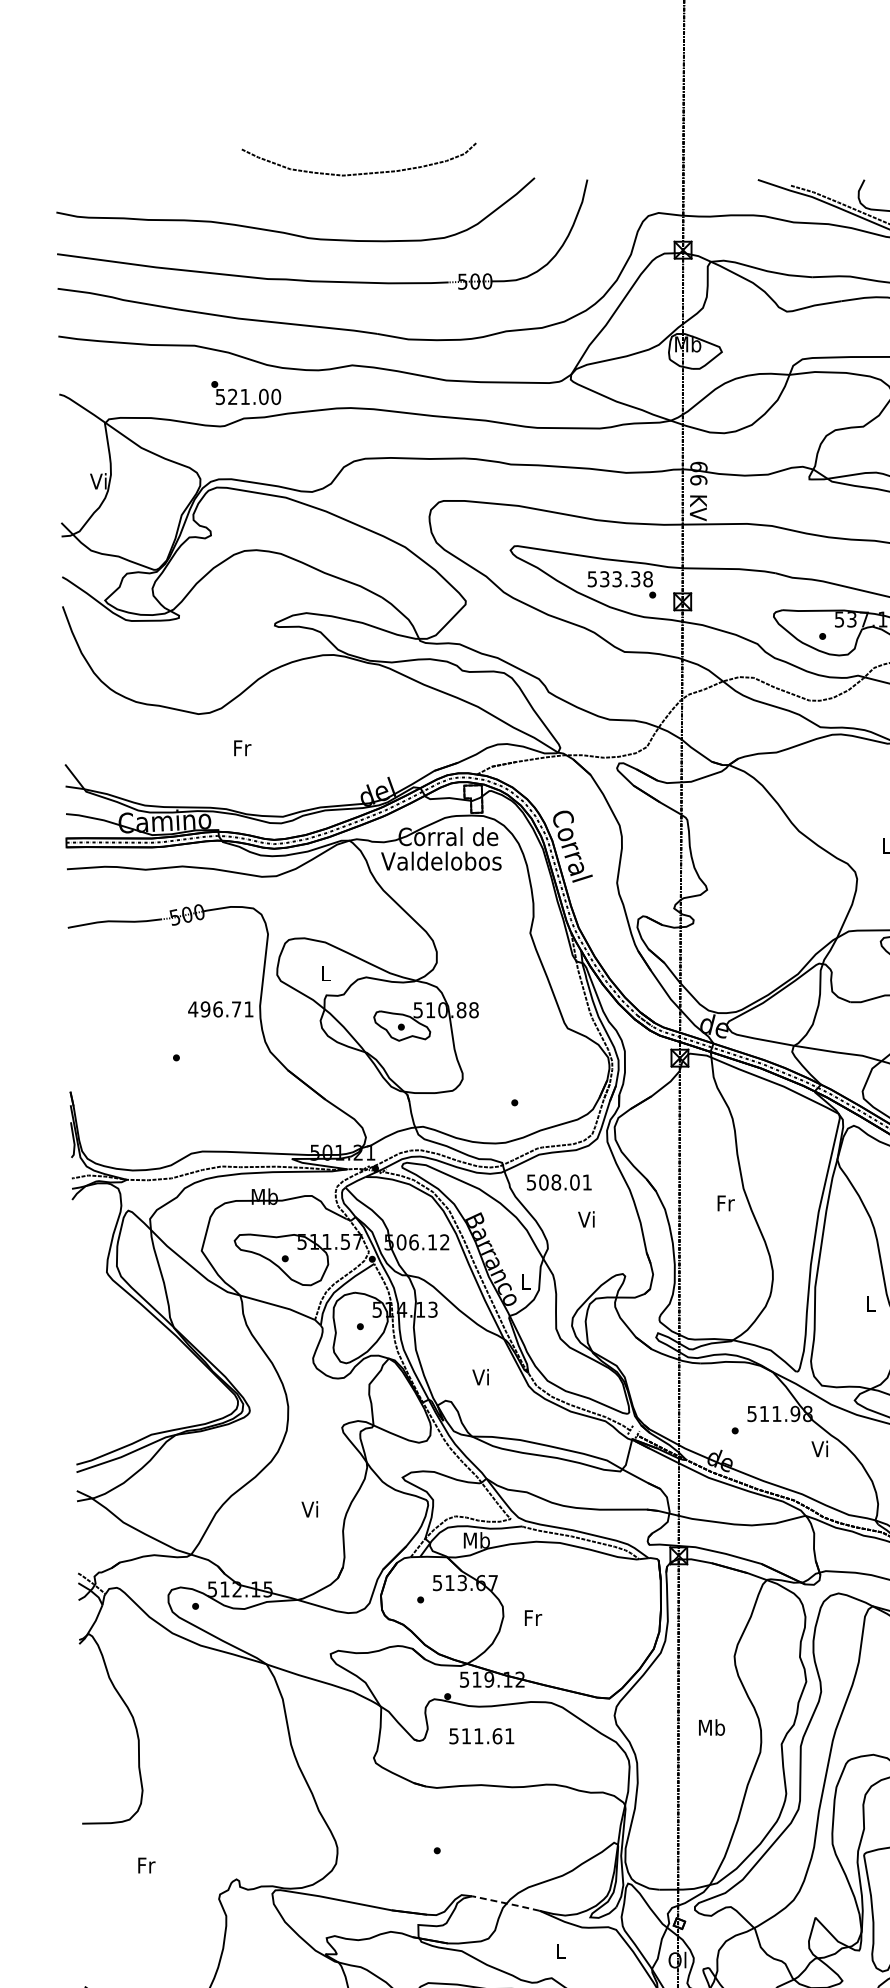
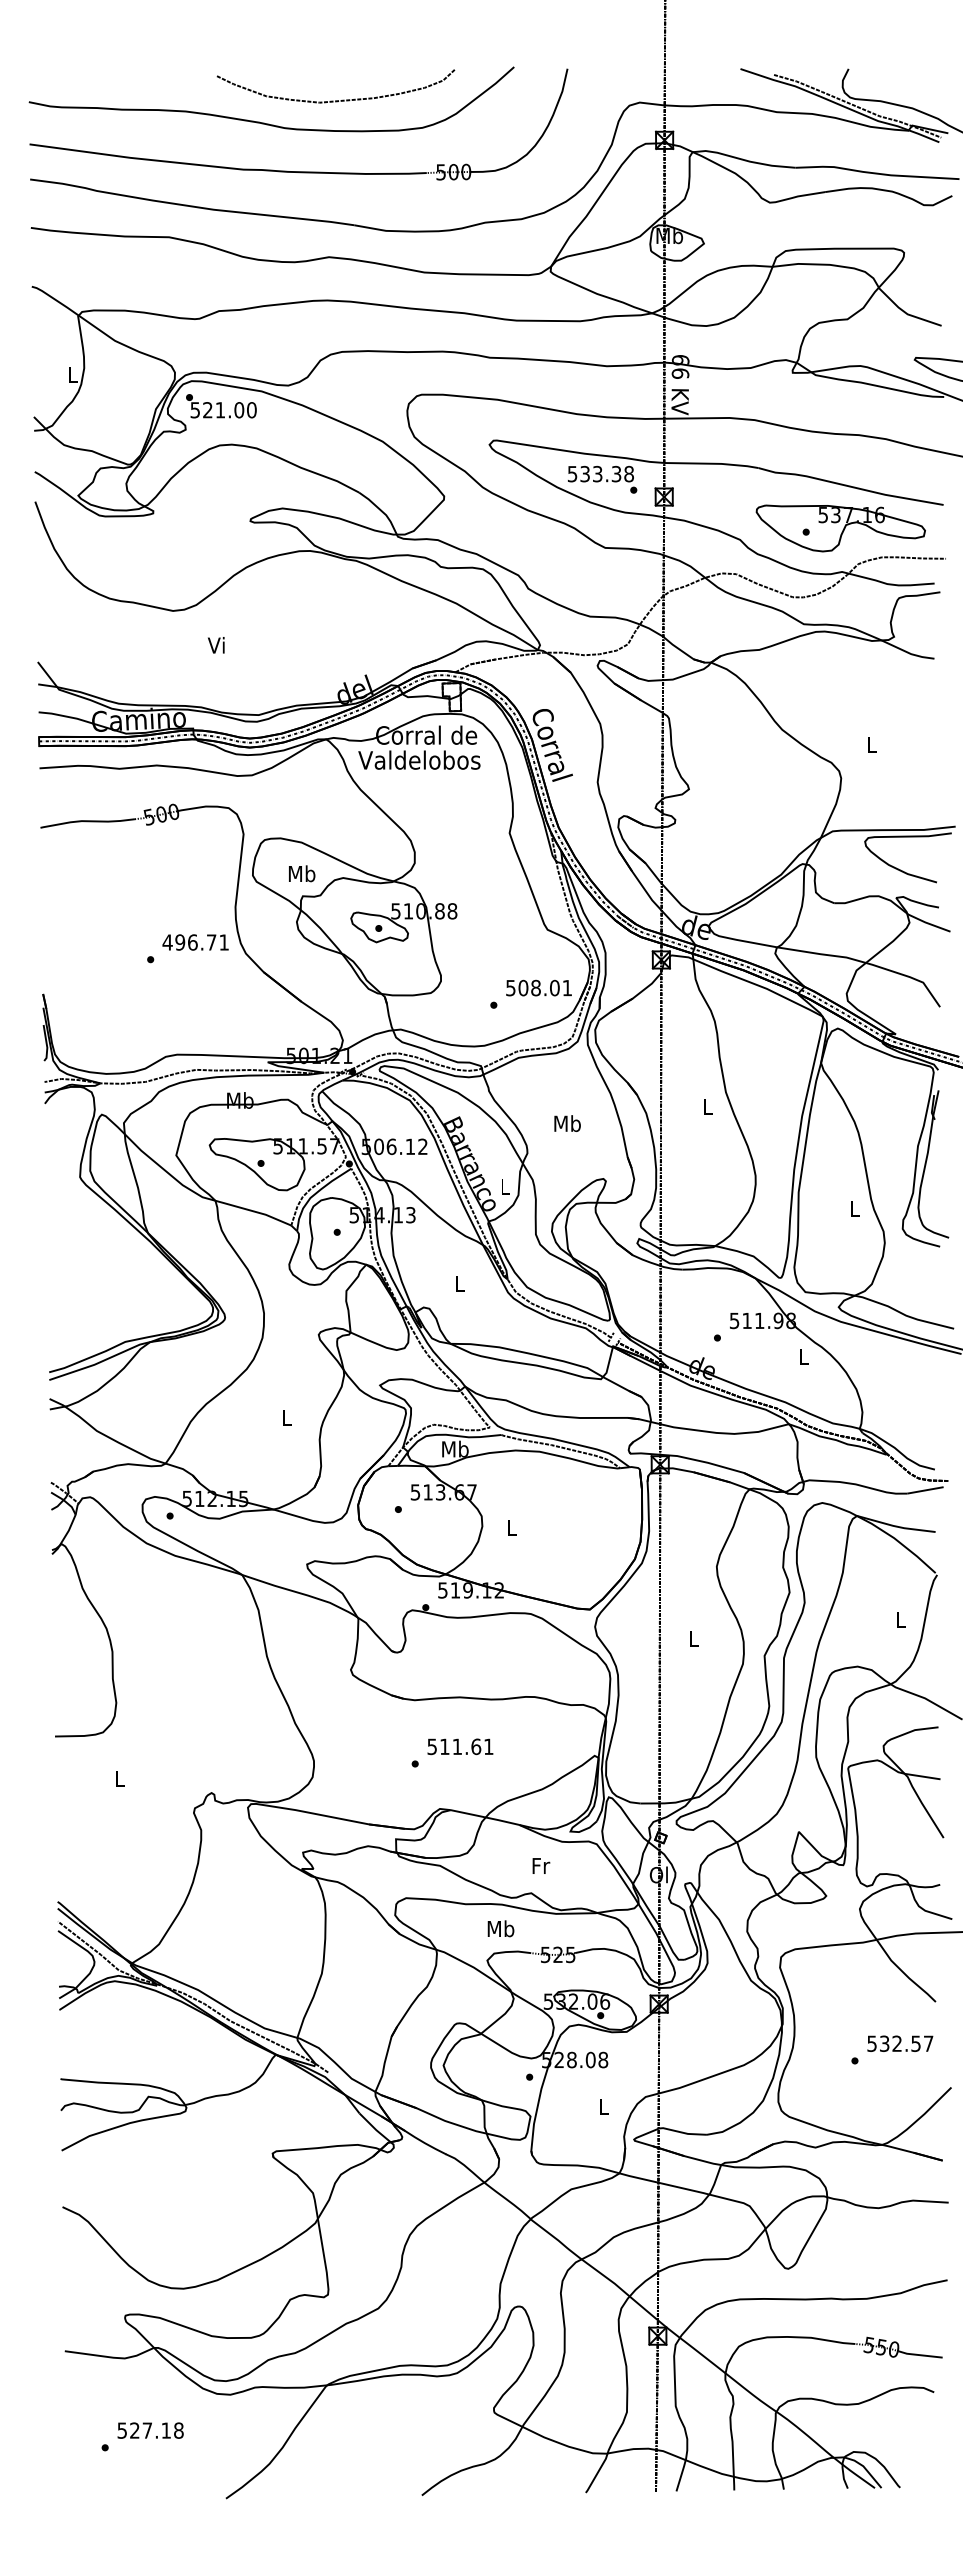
curve: (358, 173) -> (335, 100), moved
text: (246, 393) -> (221, 406), moved
text: (98, 481) -> (71, 374), Vi -> L
text: (241, 748) -> (216, 645), Fr -> Vi
text: (326, 972) -> (302, 873), L -> Mb
text: (220, 1009) -> (195, 942), moved
text: (558, 1181) -> (538, 987), moved
text: (726, 1203) -> (708, 1107), Fr -> L
text: (587, 1219) -> (567, 1123), Vi -> Mb
text: (479, 1377) -> (458, 1283), Vi -> L
text: (820, 1449) -> (803, 1356), Vi -> L
text: (309, 1509) -> (285, 1417), Vi -> L
text: (533, 1617) -> (512, 1527), Fr -> L
text: (711, 1727) -> (693, 1638), Mb -> L
text: (481, 1735) -> (460, 1746), moved
text: (146, 1865) -> (120, 1778), Fr -> L
line: (506, 1903) -> (485, 1817), dashed -> solid
text: (561, 1950) -> (541, 1865), L -> Fr

